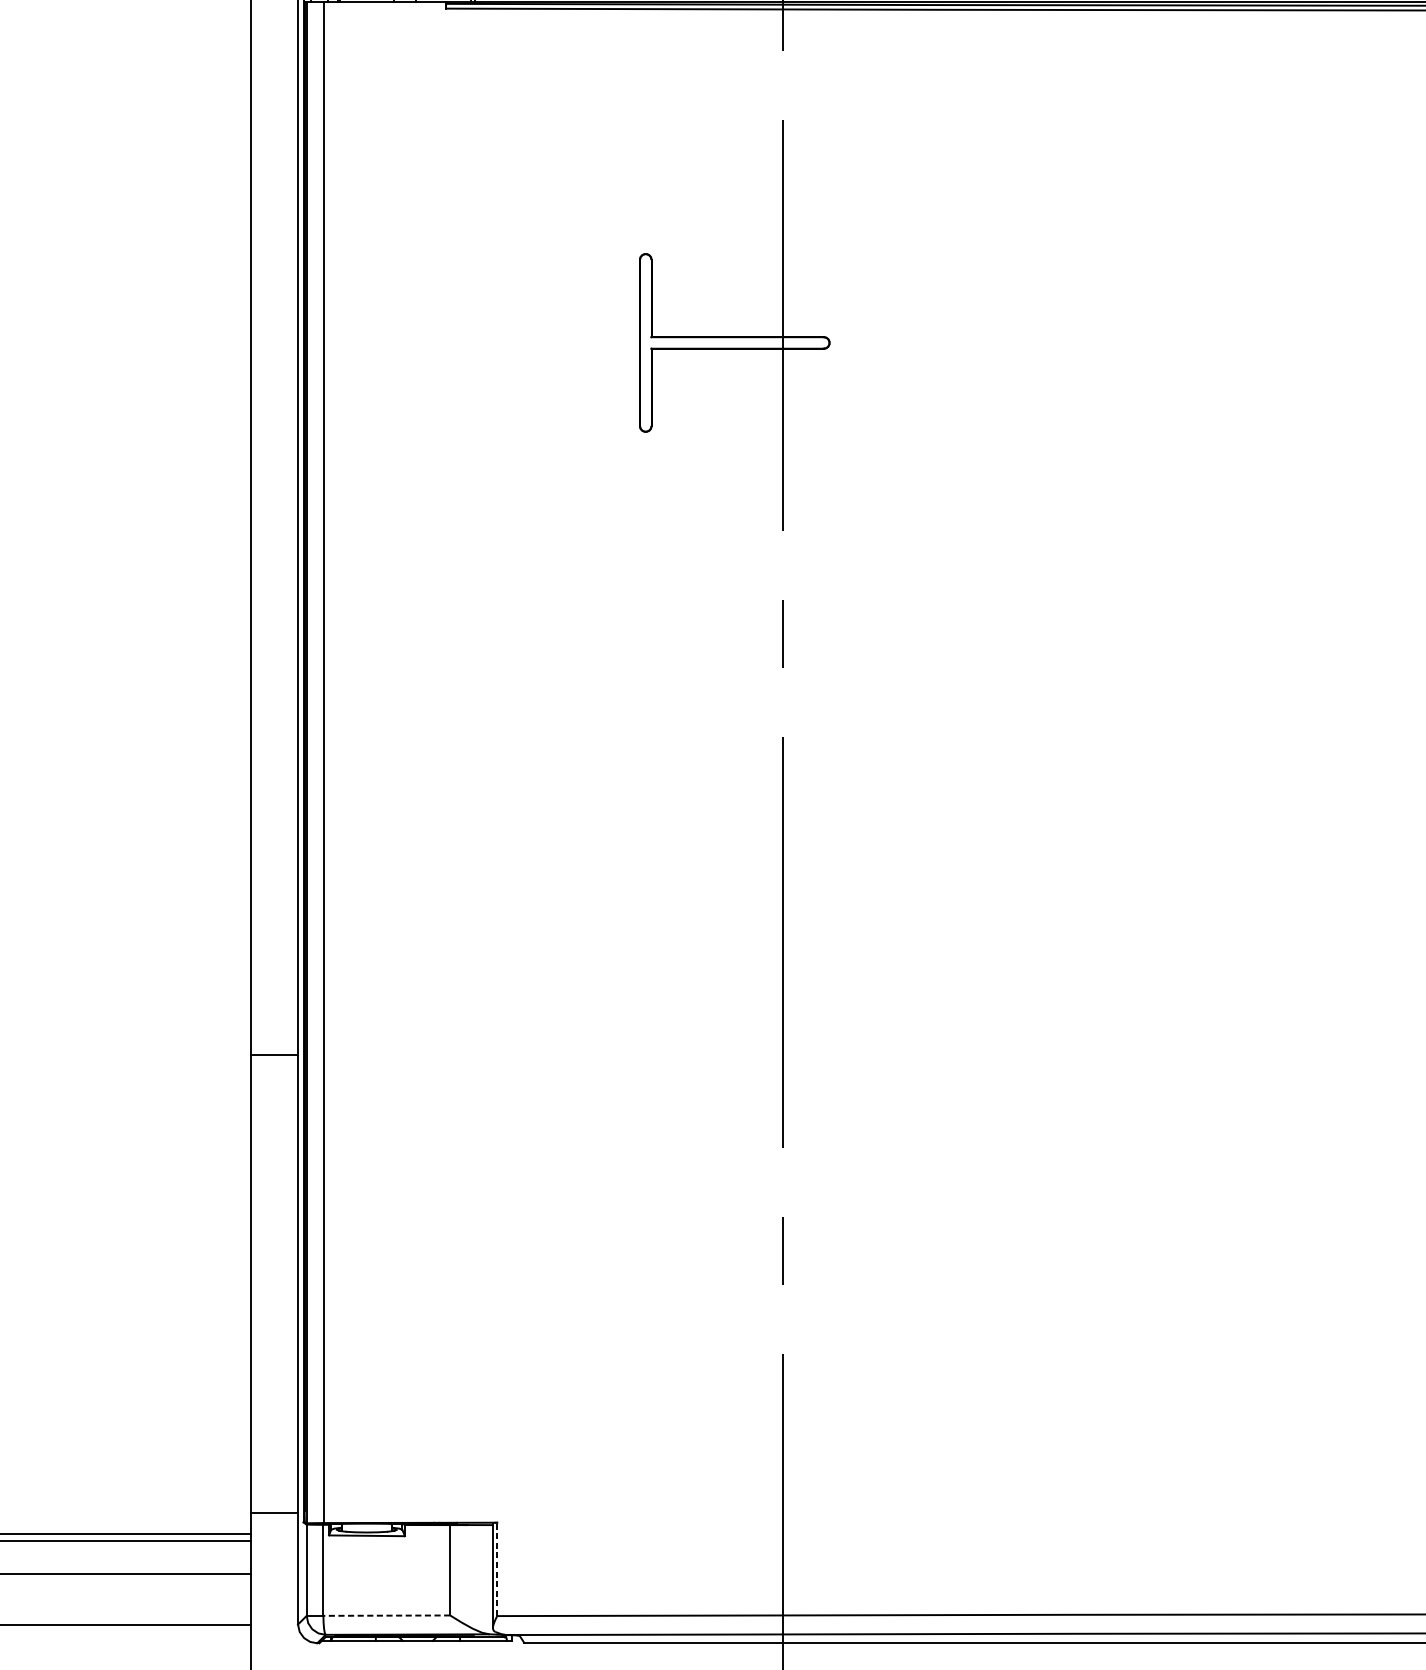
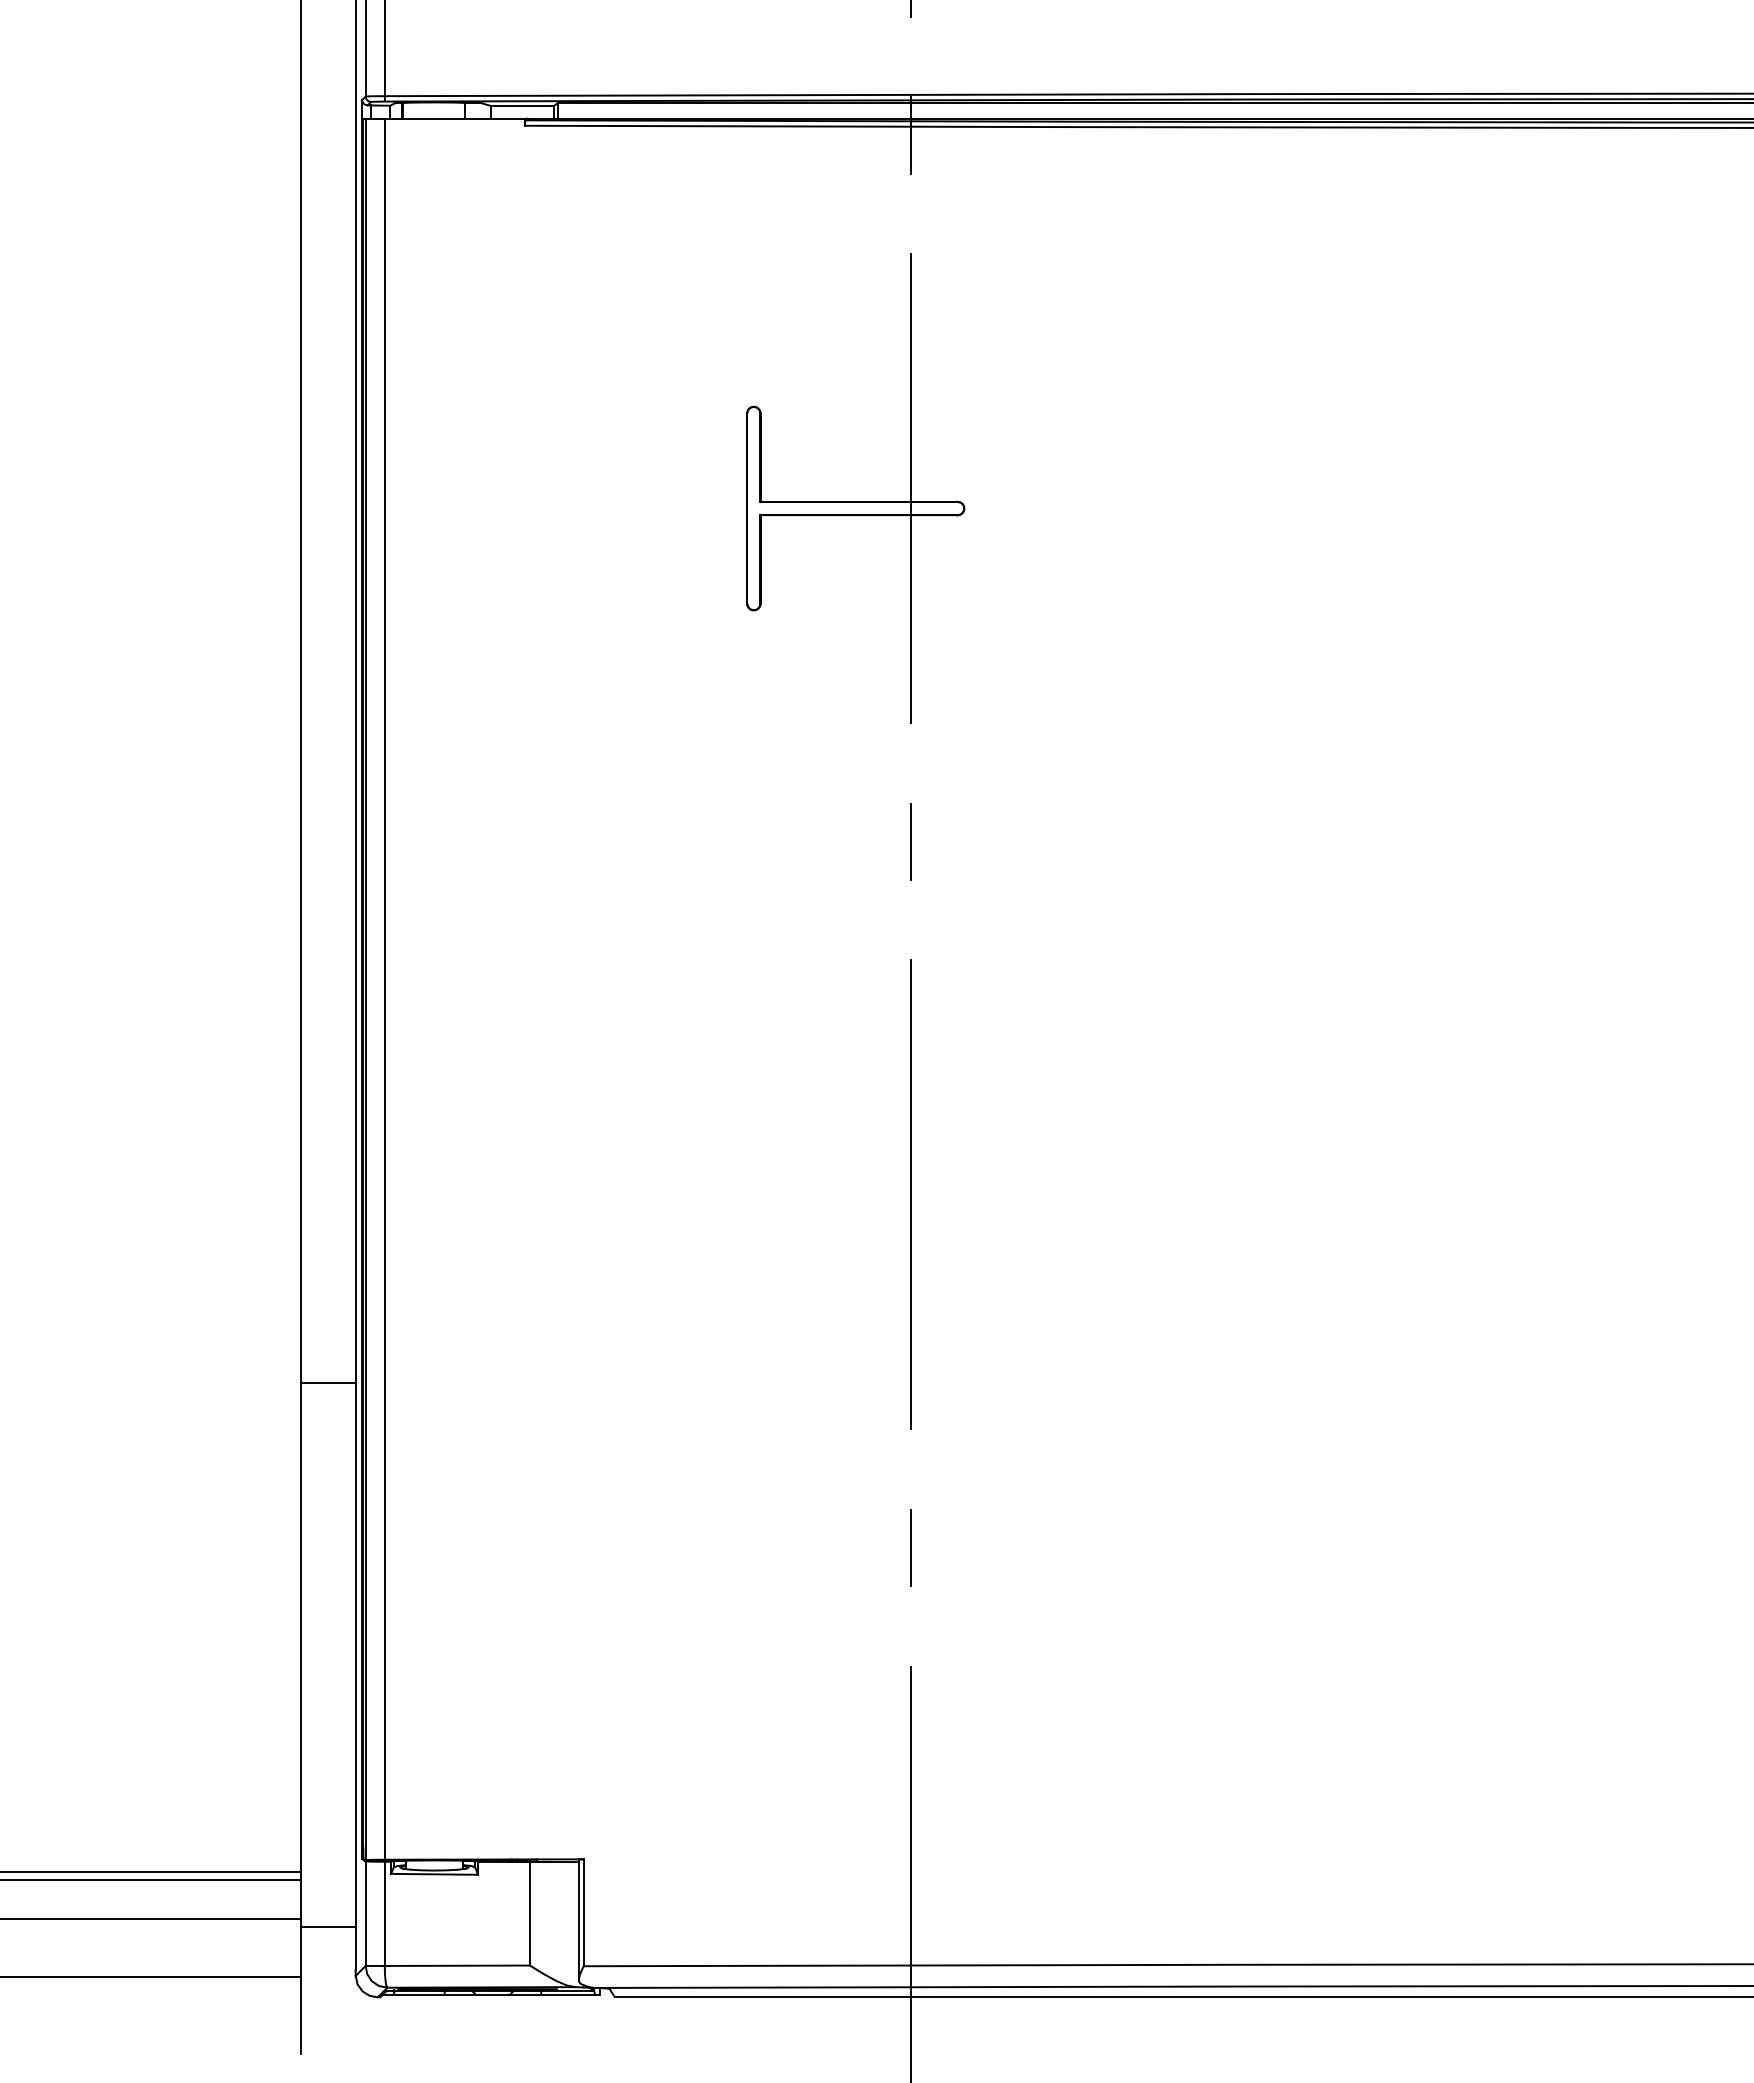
line: (274, 1055) -> (328, 1383), moved
line: (274, 1513) -> (328, 1926), moved
line: (496, 1569) -> (583, 1912), dashed -> solid
line: (386, 1615) -> (457, 1965), dashed -> solid

